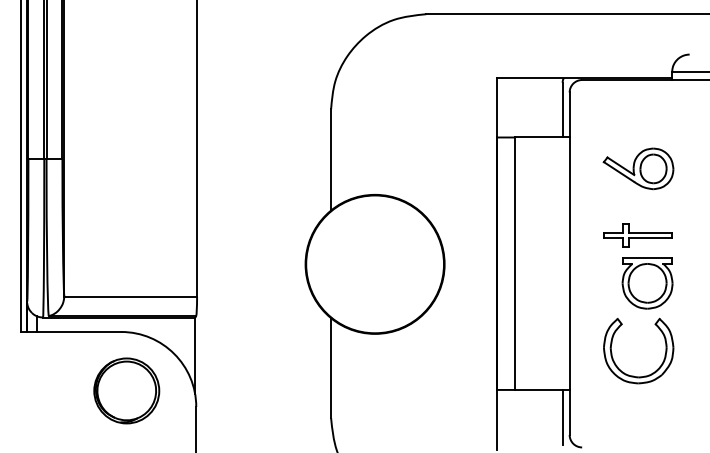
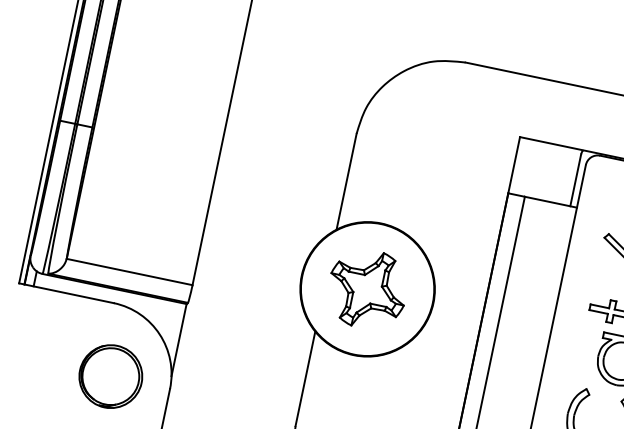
part: (375, 264) -> (367, 289), added
part: (126, 390) -> (110, 376), moved

